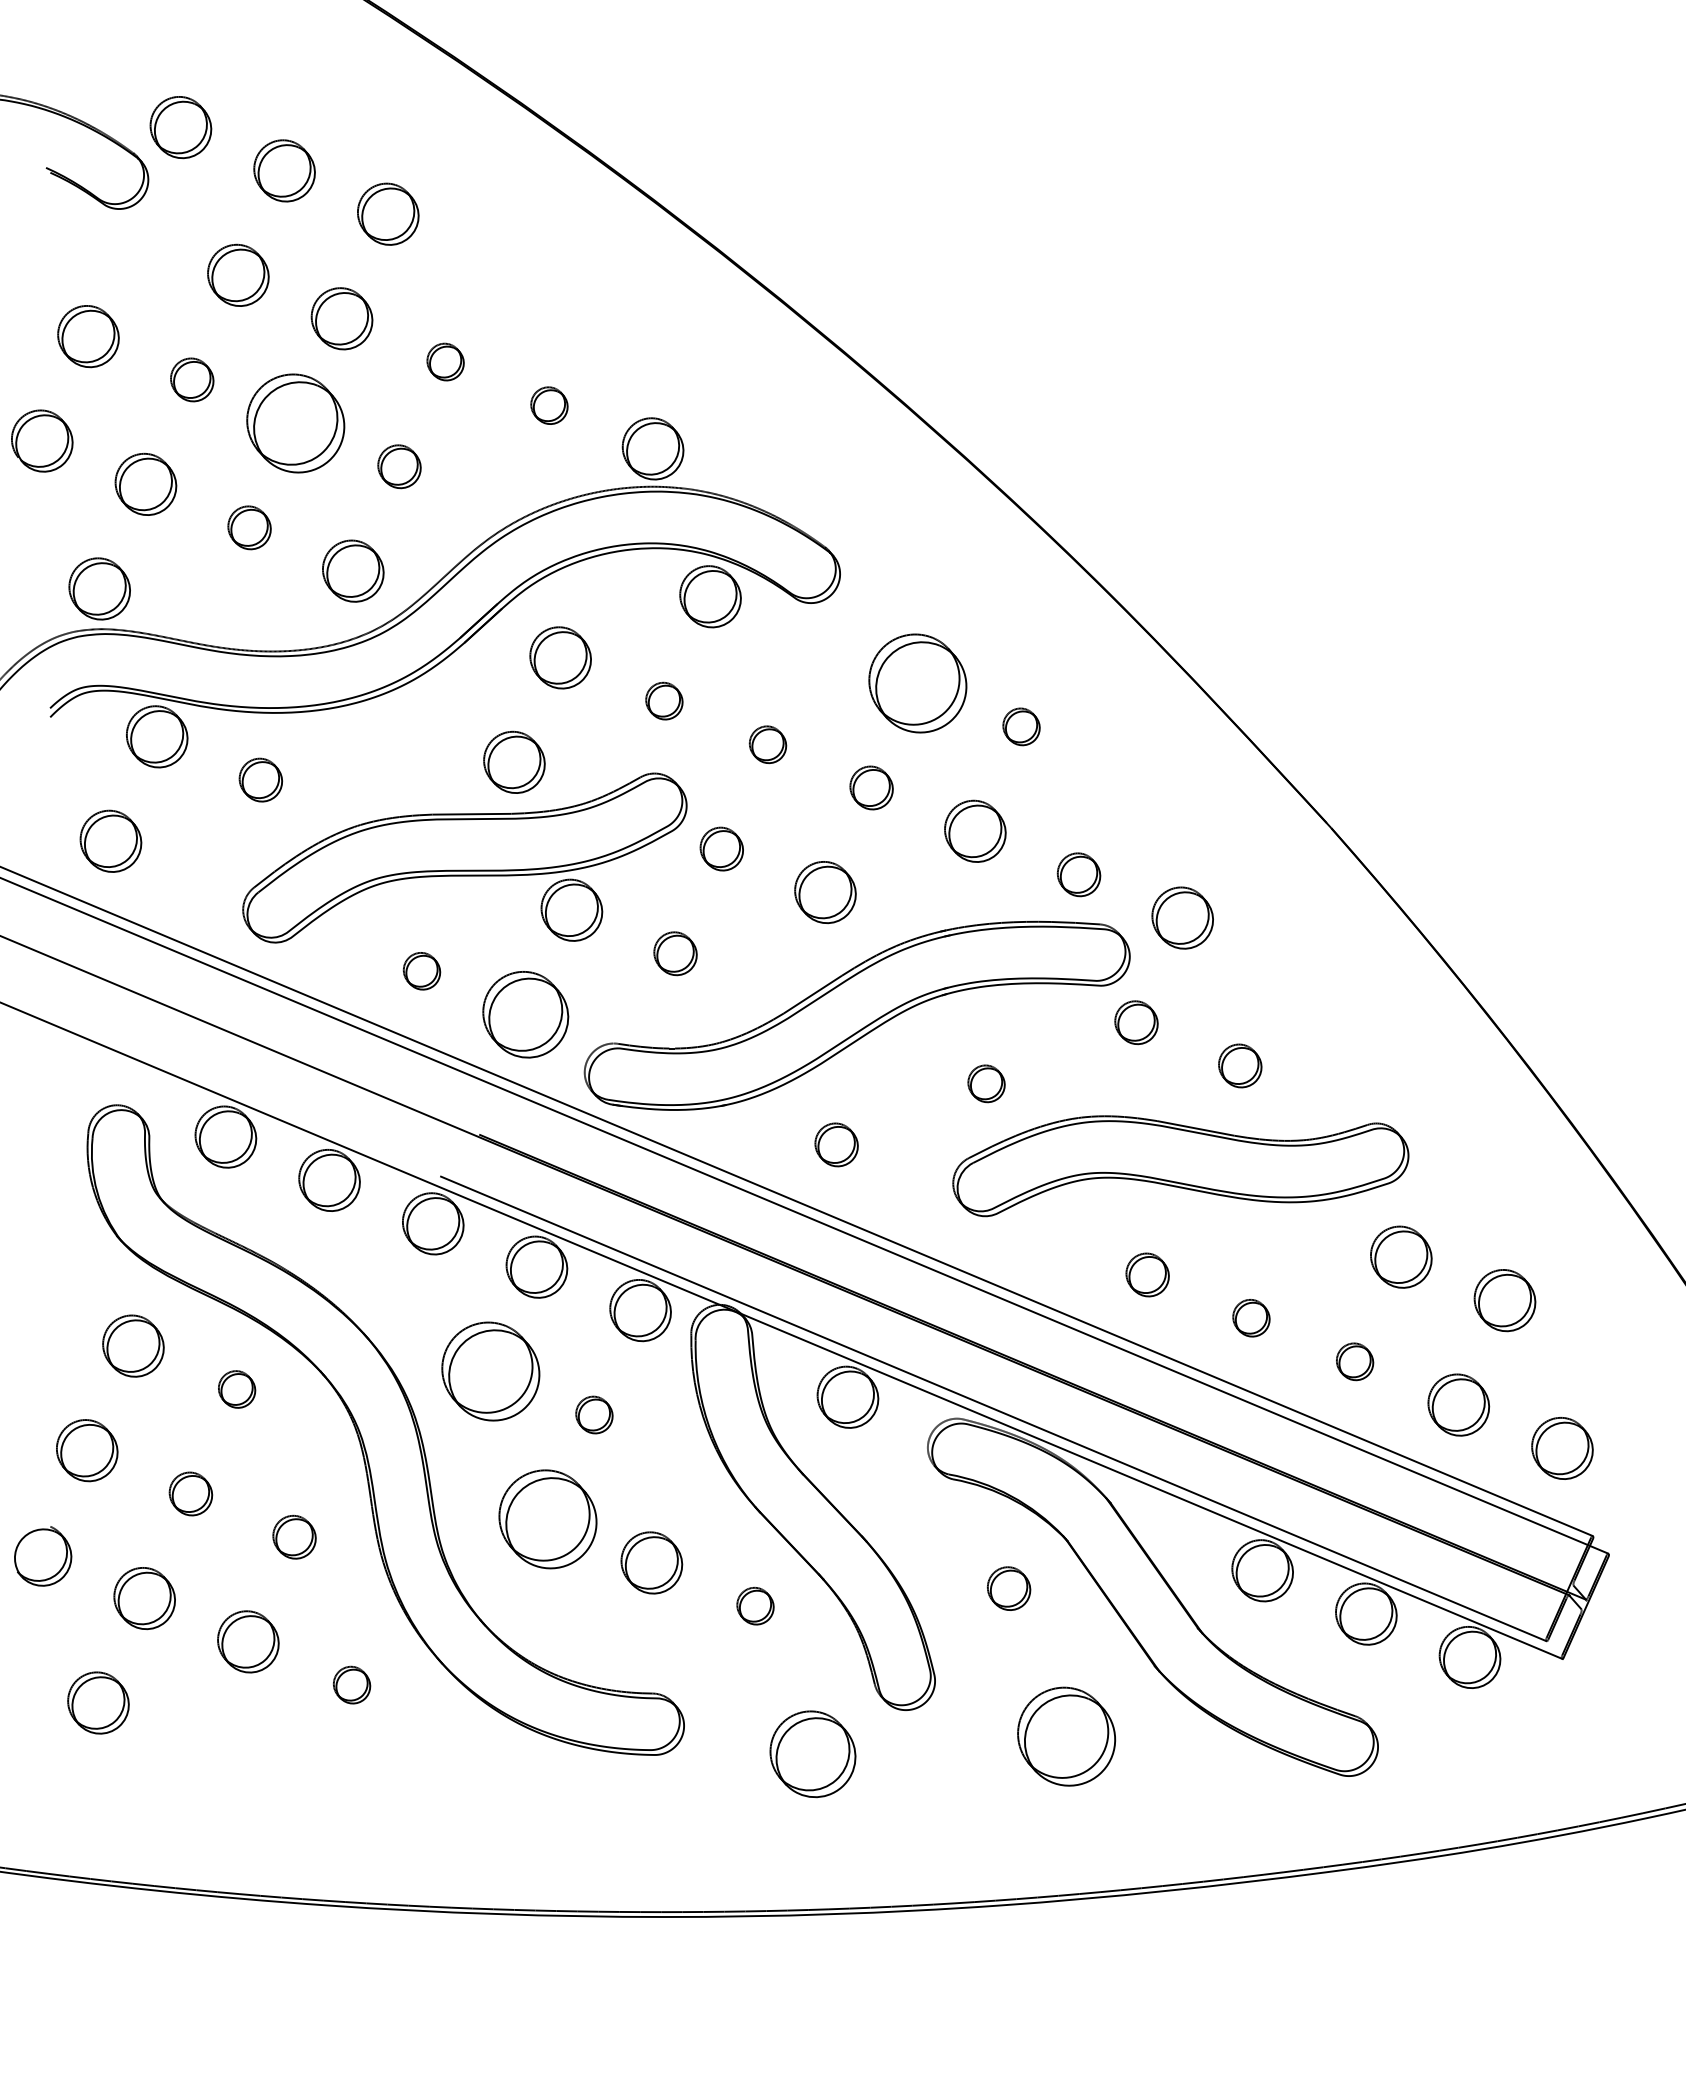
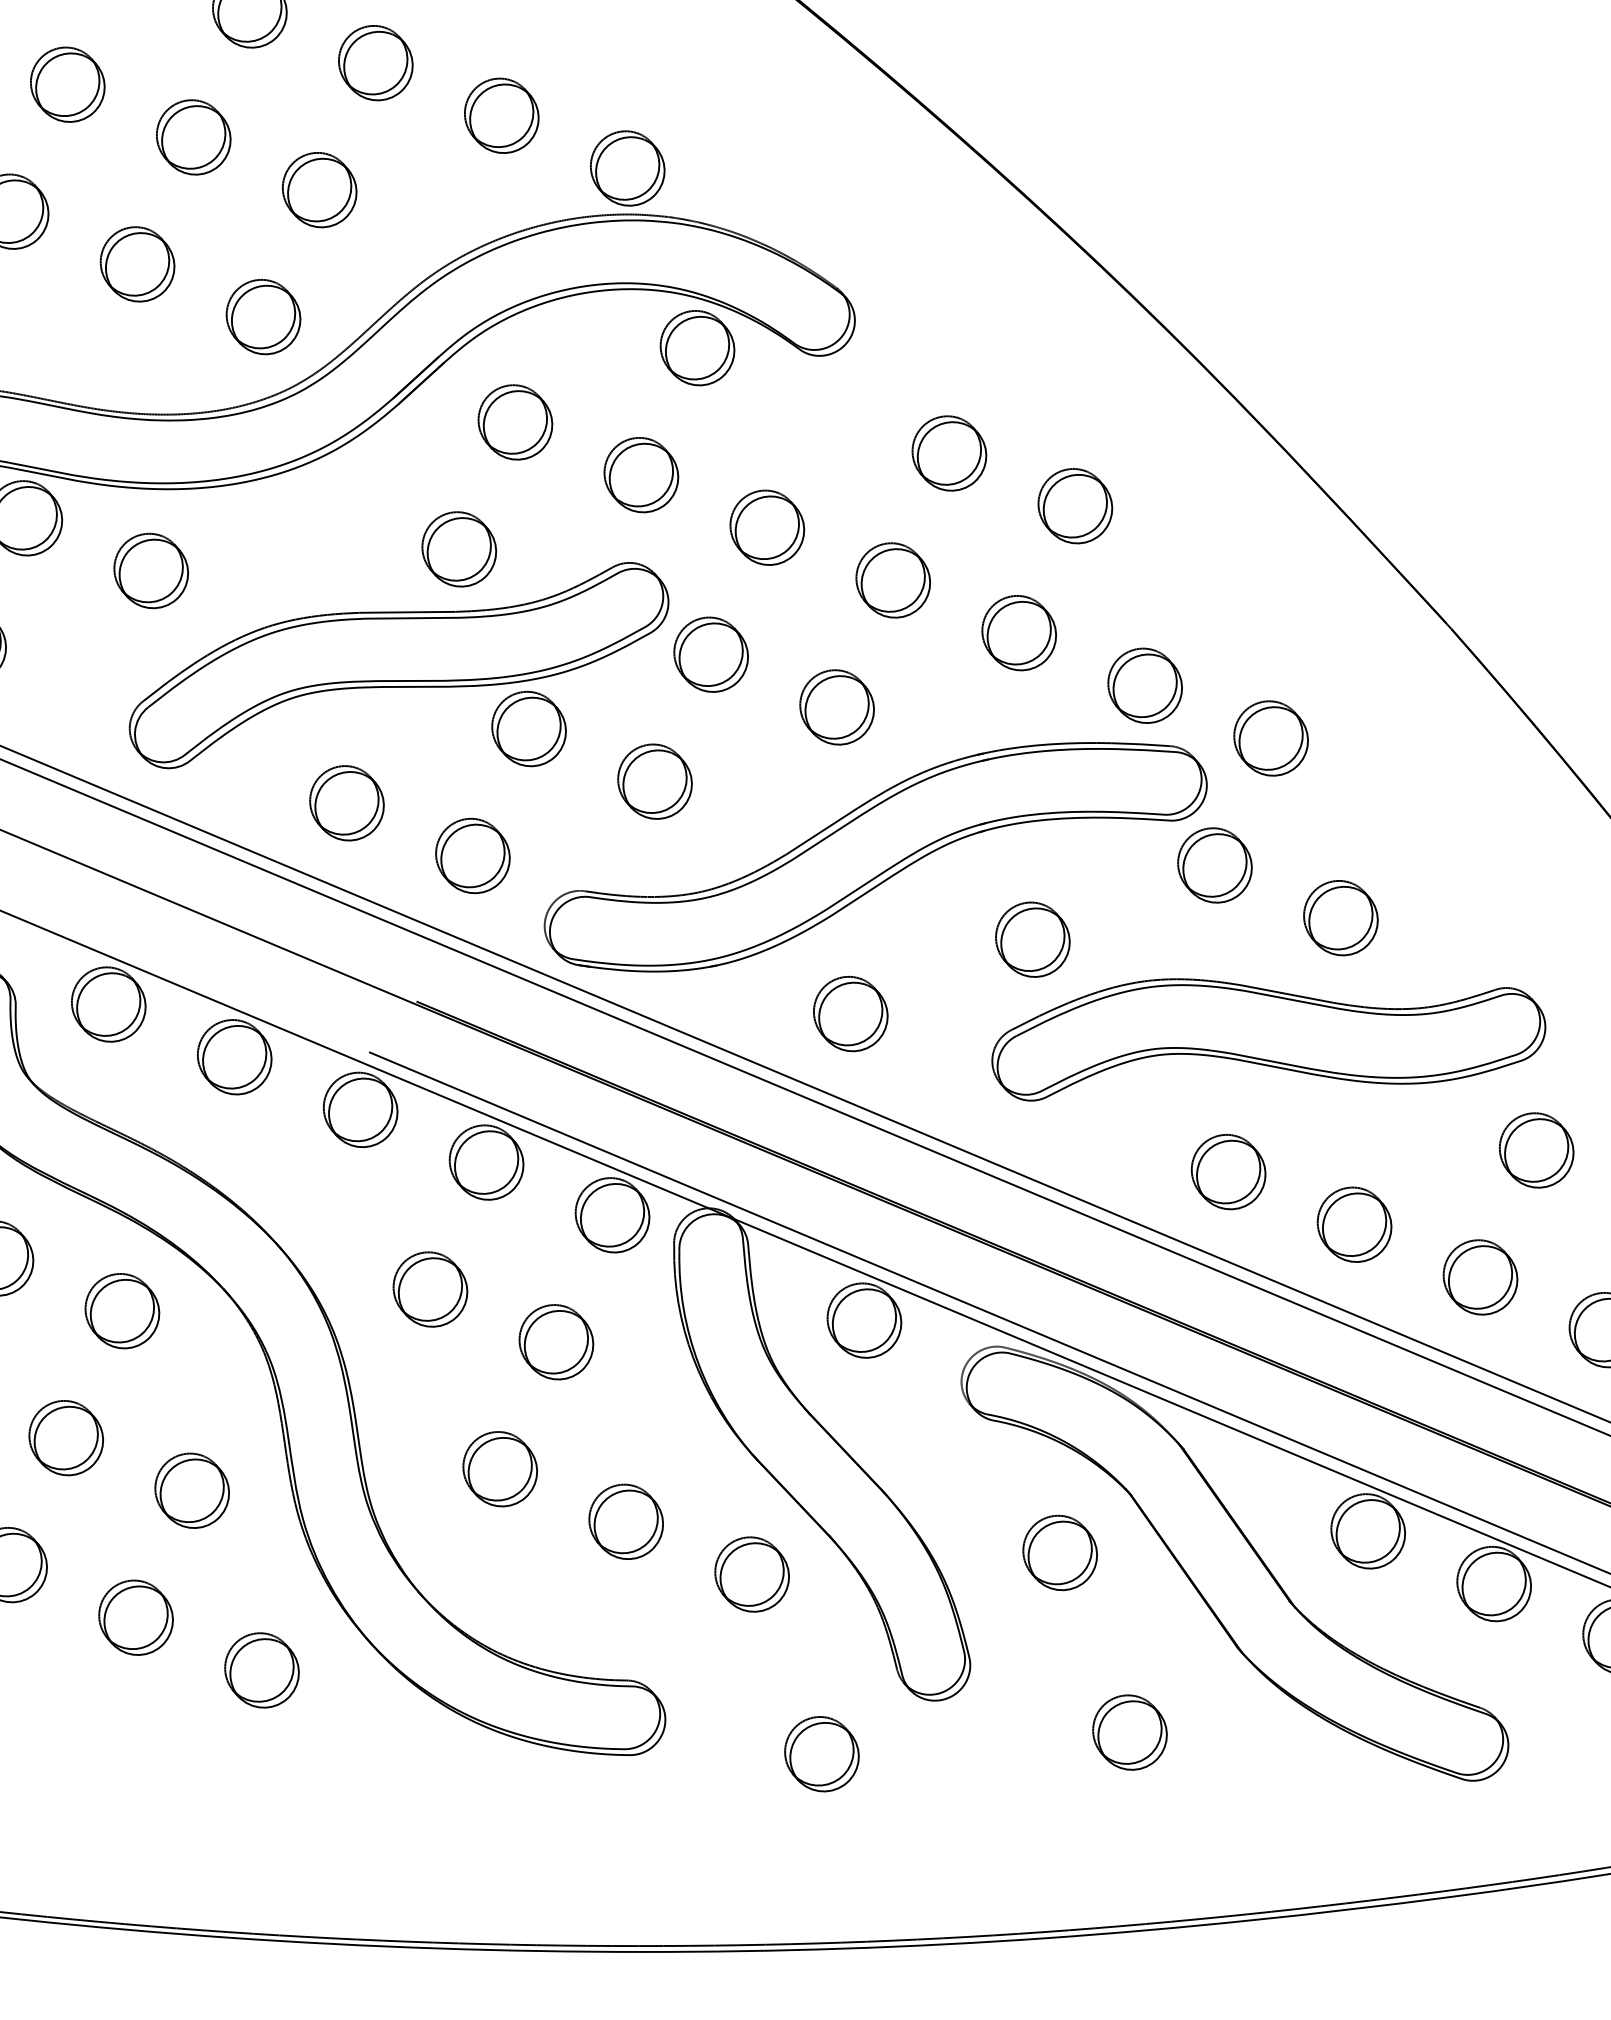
part: (445, 361) -> (375, 62), size x1.67
part: (192, 379) -> (68, 84), size x1.43
part: (549, 405) -> (501, 115), size x1.67
part: (295, 422) -> (193, 136), size x0.62
part: (399, 466) -> (319, 189), size x1.43
part: (249, 527) -> (137, 264), size x1.43
part: (917, 683) -> (948, 453), size x0.62
part: (664, 700) -> (641, 474), size x1.67
part: (1021, 726) -> (1075, 505), size x1.67
part: (767, 744) -> (766, 527), size x1.67
part: (260, 779) -> (150, 570), size x1.43
part: (871, 787) -> (893, 579), size x1.43
part: (721, 848) -> (710, 653), size x1.43
part: (1078, 874) -> (1144, 685), size x1.43
part: (675, 953) -> (654, 781), size x1.43
part: (421, 970) -> (346, 802), size x1.67
part: (525, 1014) -> (472, 855), size x0.71
part: (1136, 1022) -> (1214, 865), size x1.43
part: (1240, 1065) -> (1341, 917), size x1.43
part: (986, 1083) -> (1032, 939), size x1.67
part: (836, 1144) -> (850, 1013), size x1.43
part: (1147, 1274) -> (1228, 1171), size x1.43
part: (1251, 1317) -> (1354, 1223), size x1.67
part: (1354, 1361) -> (1479, 1277), size x1.67
part: (490, 1371) -> (430, 1289), size x0.62
part: (236, 1389) -> (121, 1311), size x1.67
part: (594, 1414) -> (556, 1341), size x1.67
part: (190, 1493) -> (65, 1437), size x1.43
part: (548, 1519) -> (500, 1469), size x0.62
part: (294, 1536) -> (192, 1489), size x1.43
part: (1008, 1588) -> (1059, 1552), size x1.43
part: (755, 1605) -> (752, 1573), size x1.67
part: (351, 1684) -> (261, 1669), size x1.67
part: (1066, 1735) -> (1129, 1731), size x0.62
part: (812, 1753) -> (821, 1753), size x0.71

